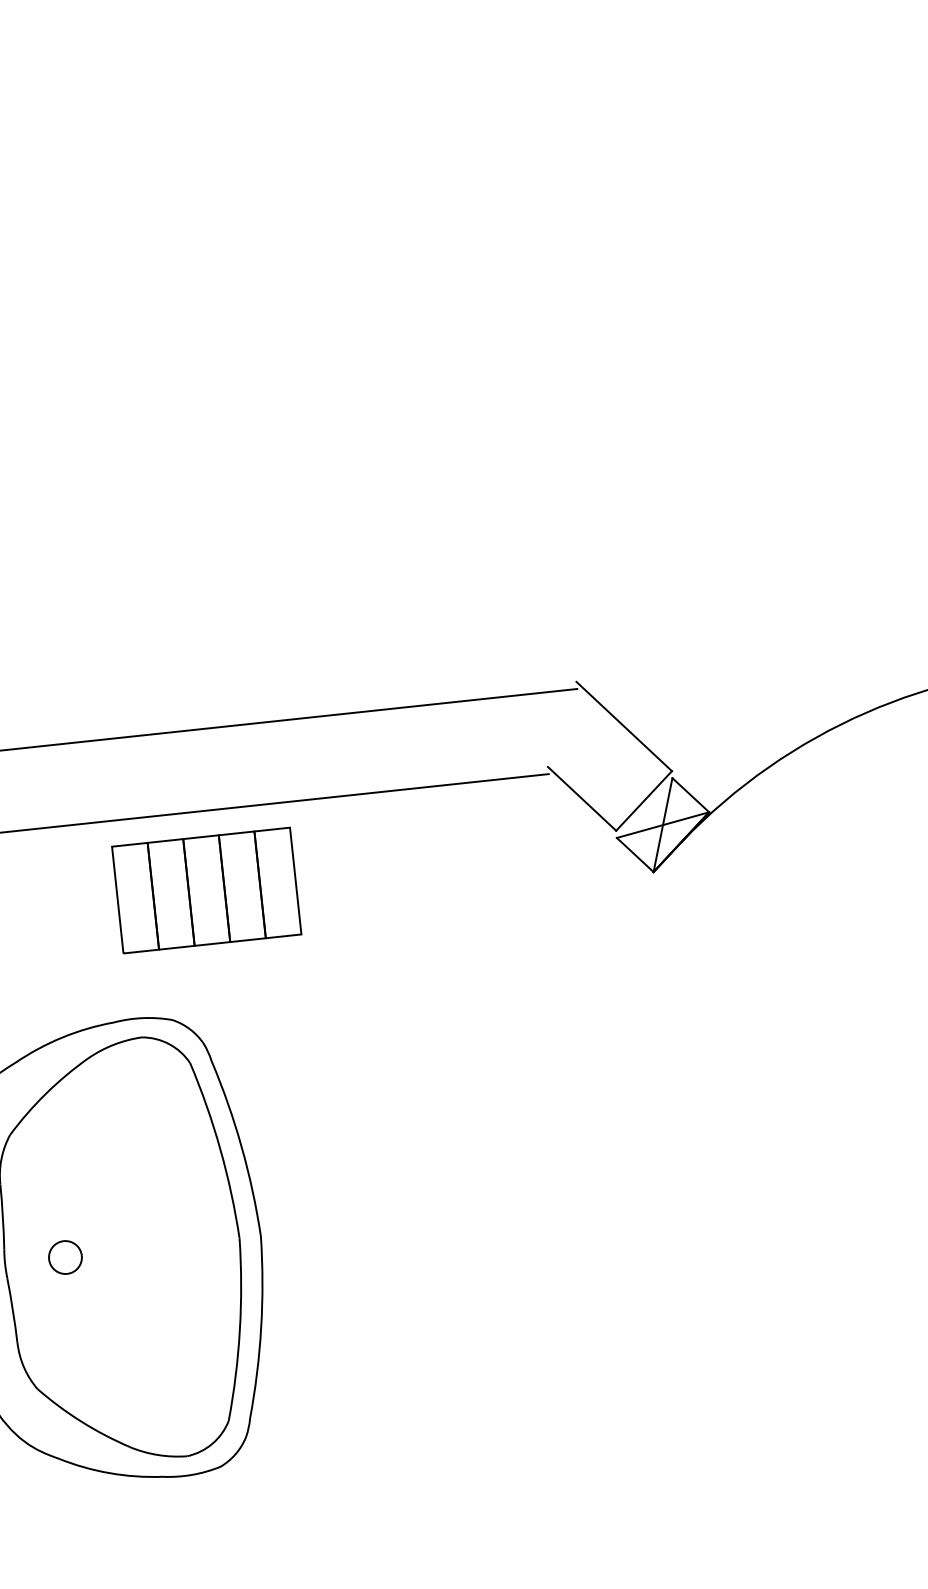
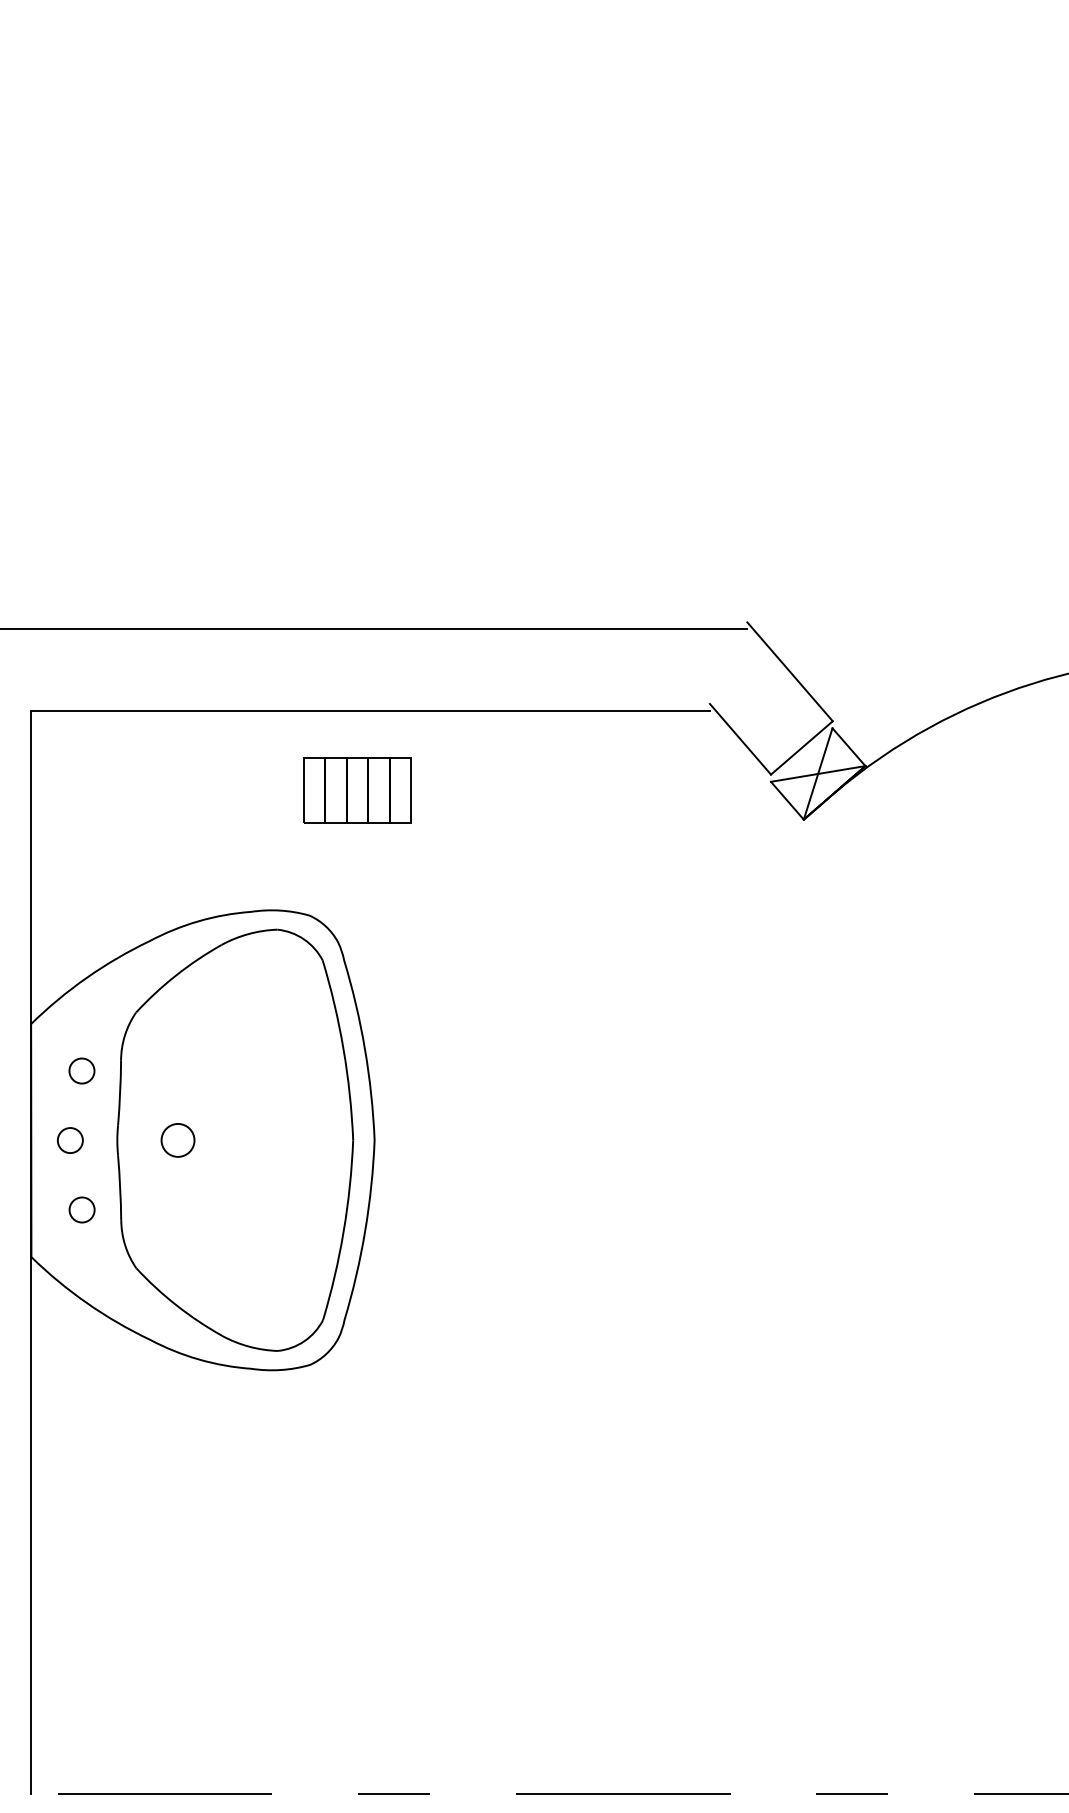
part: (206, 890) -> (357, 790), size x0.6

